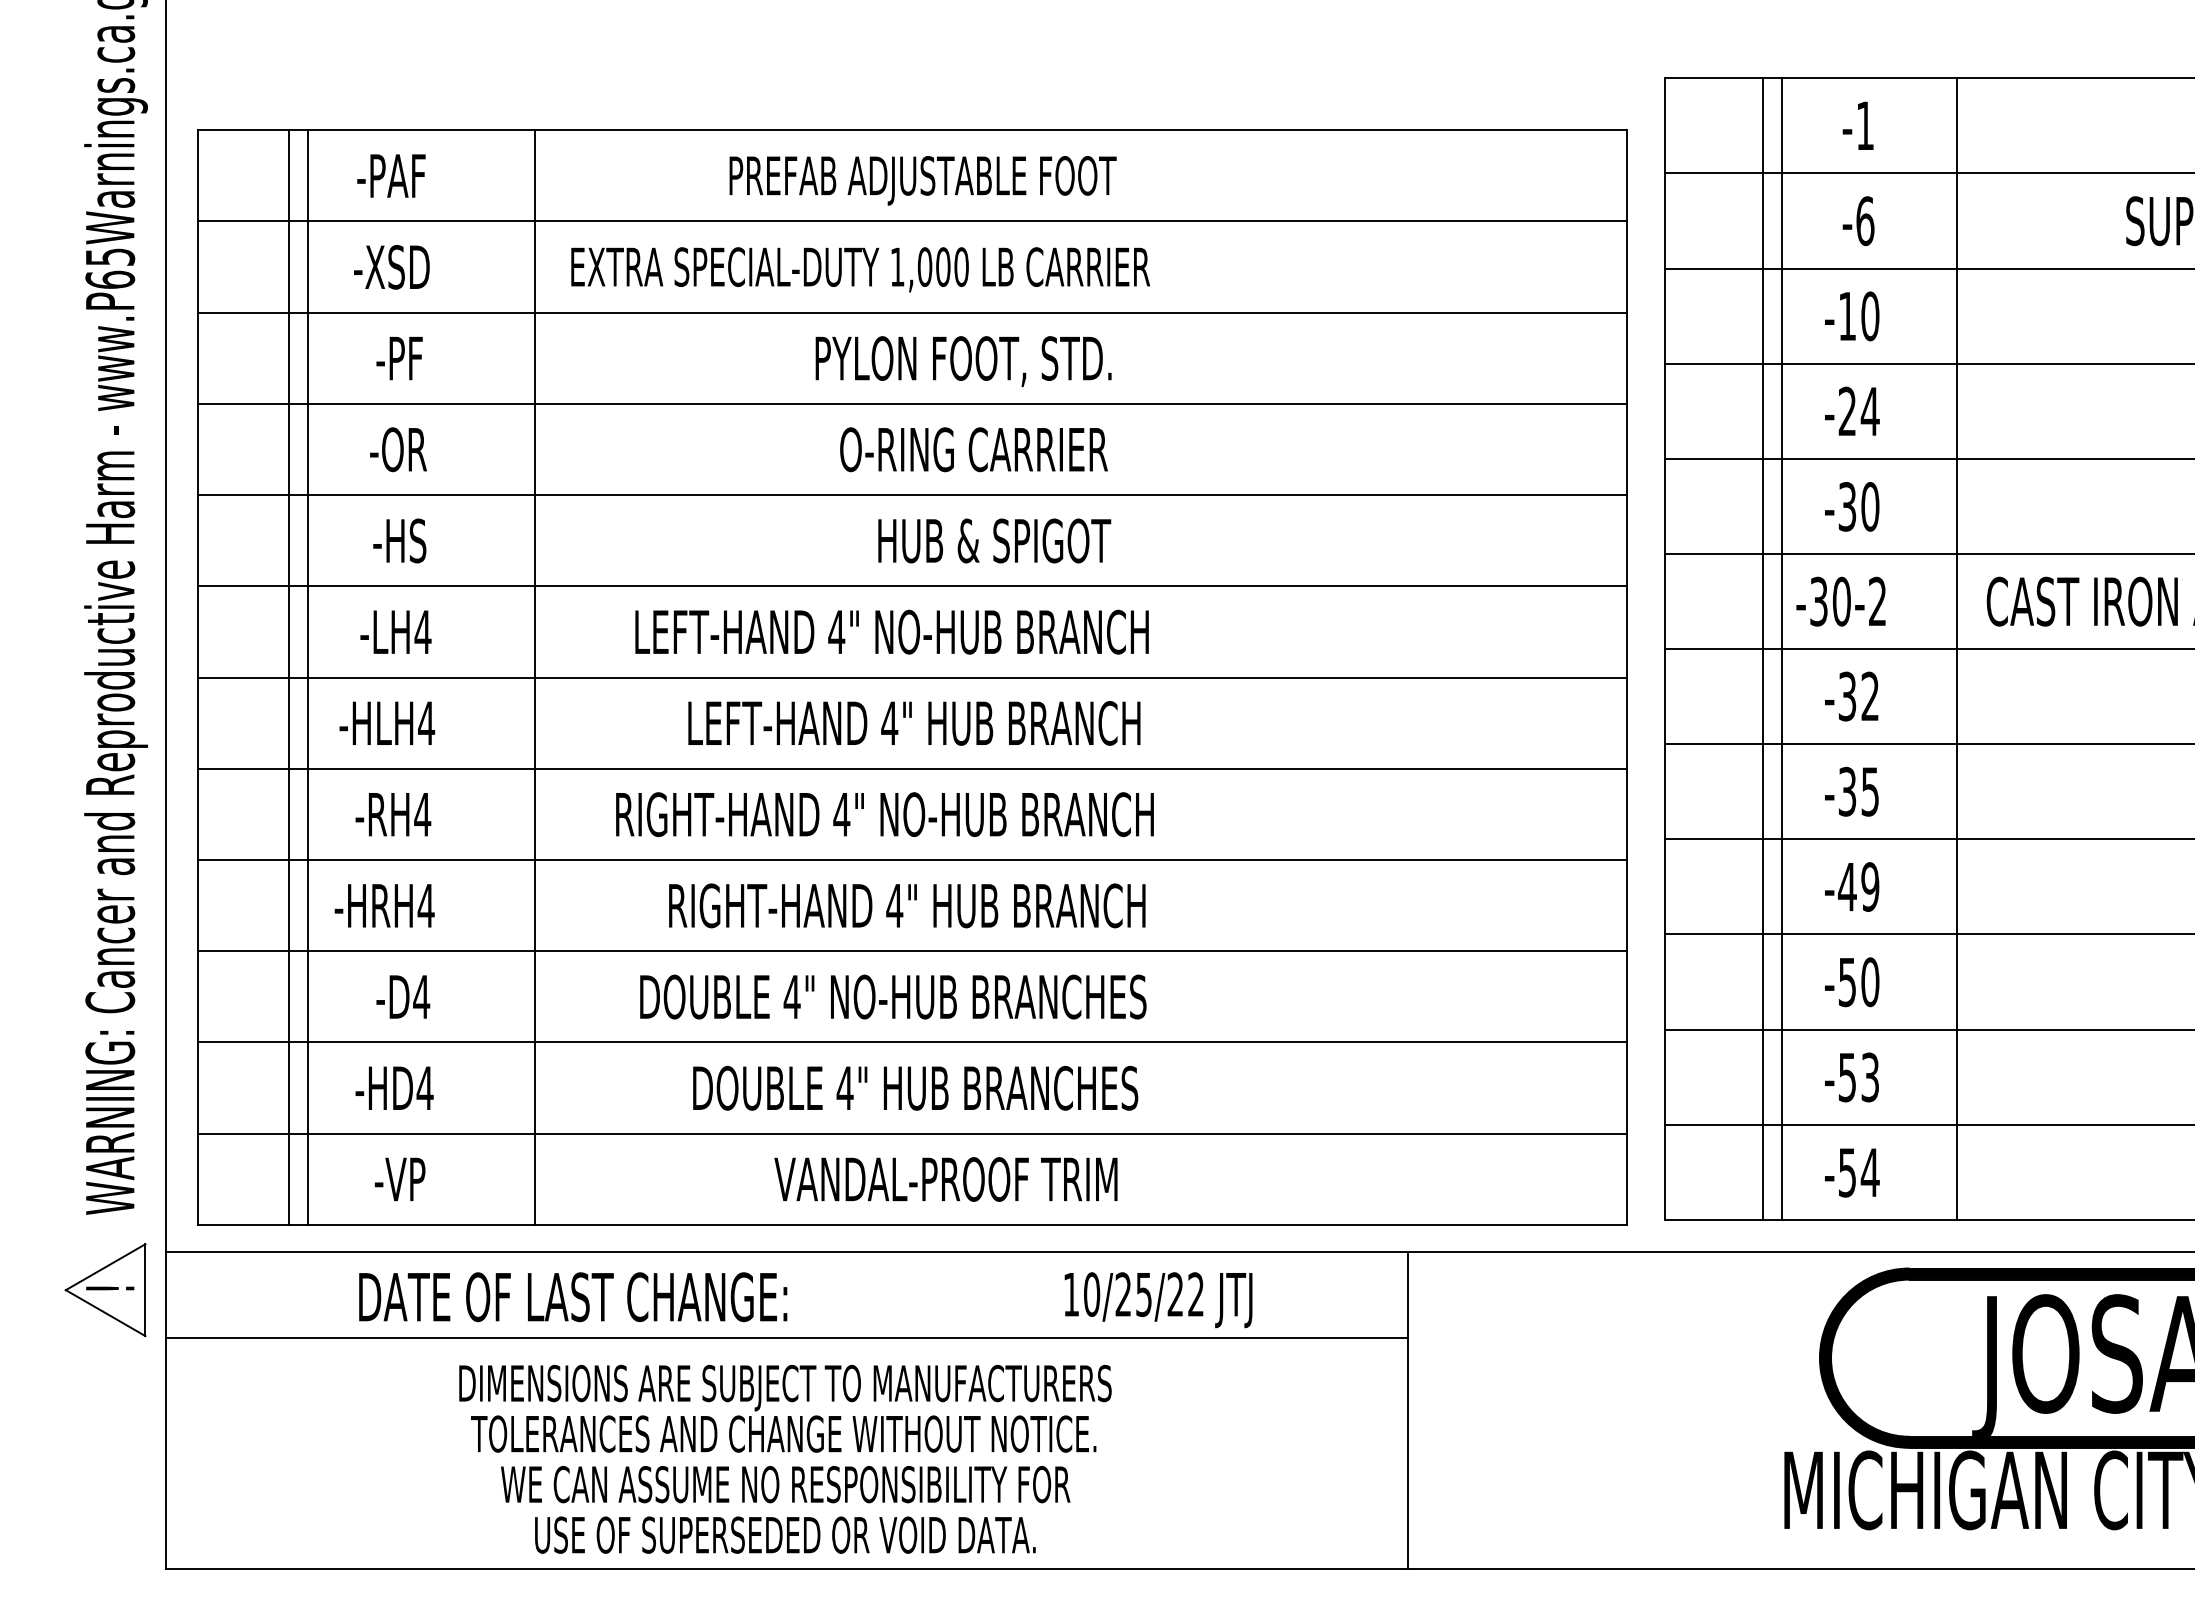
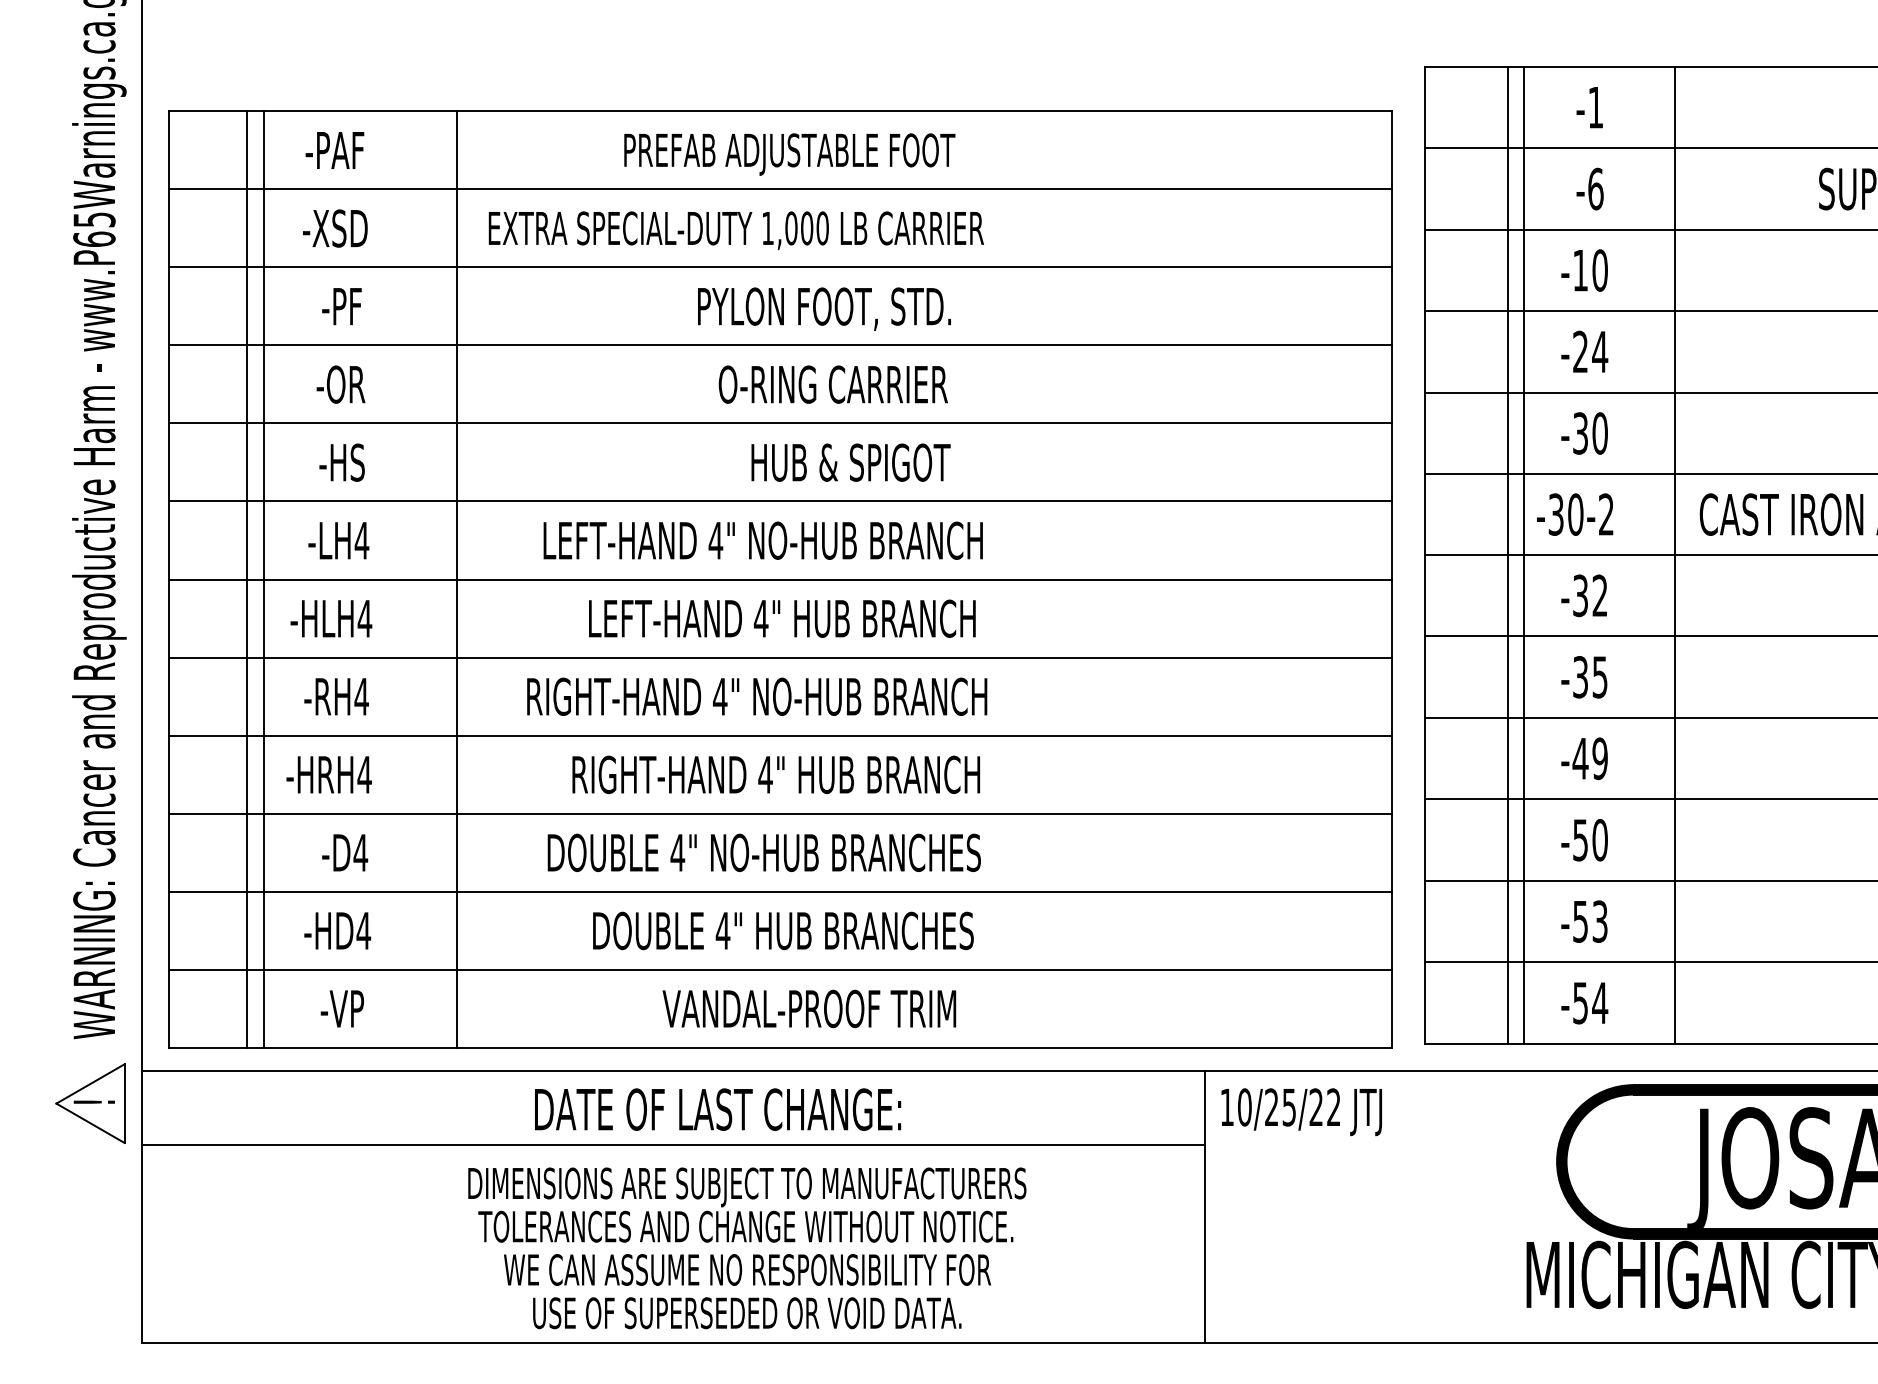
text: (573, 1297) -> (718, 1109), moved
text: (1158, 1300) -> (1301, 1112), moved
text: (785, 1458) -> (747, 1247), moved

